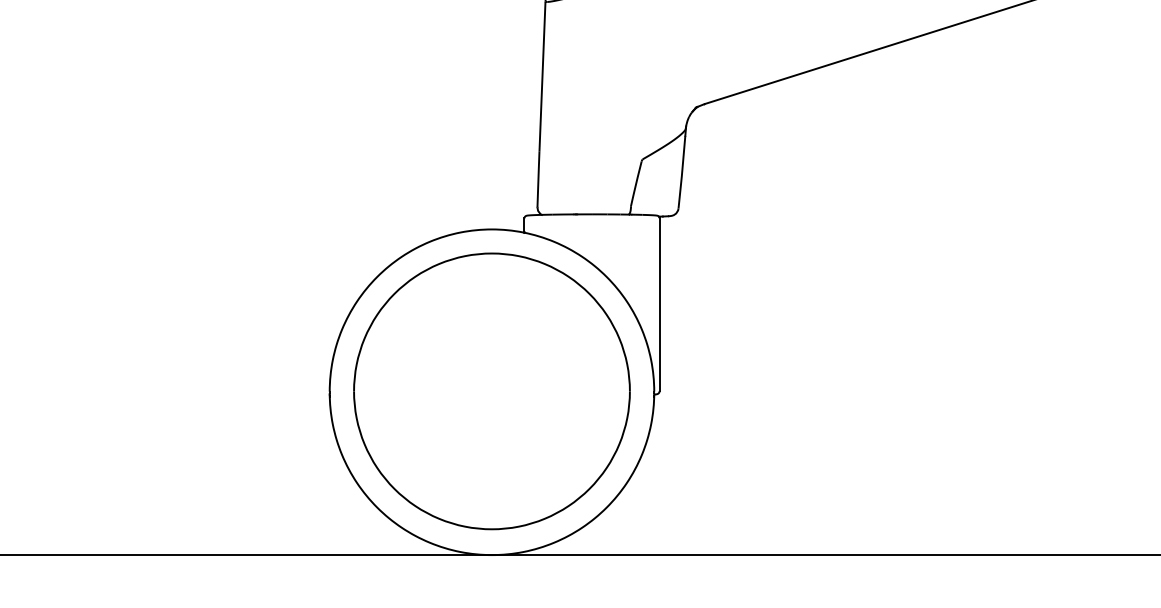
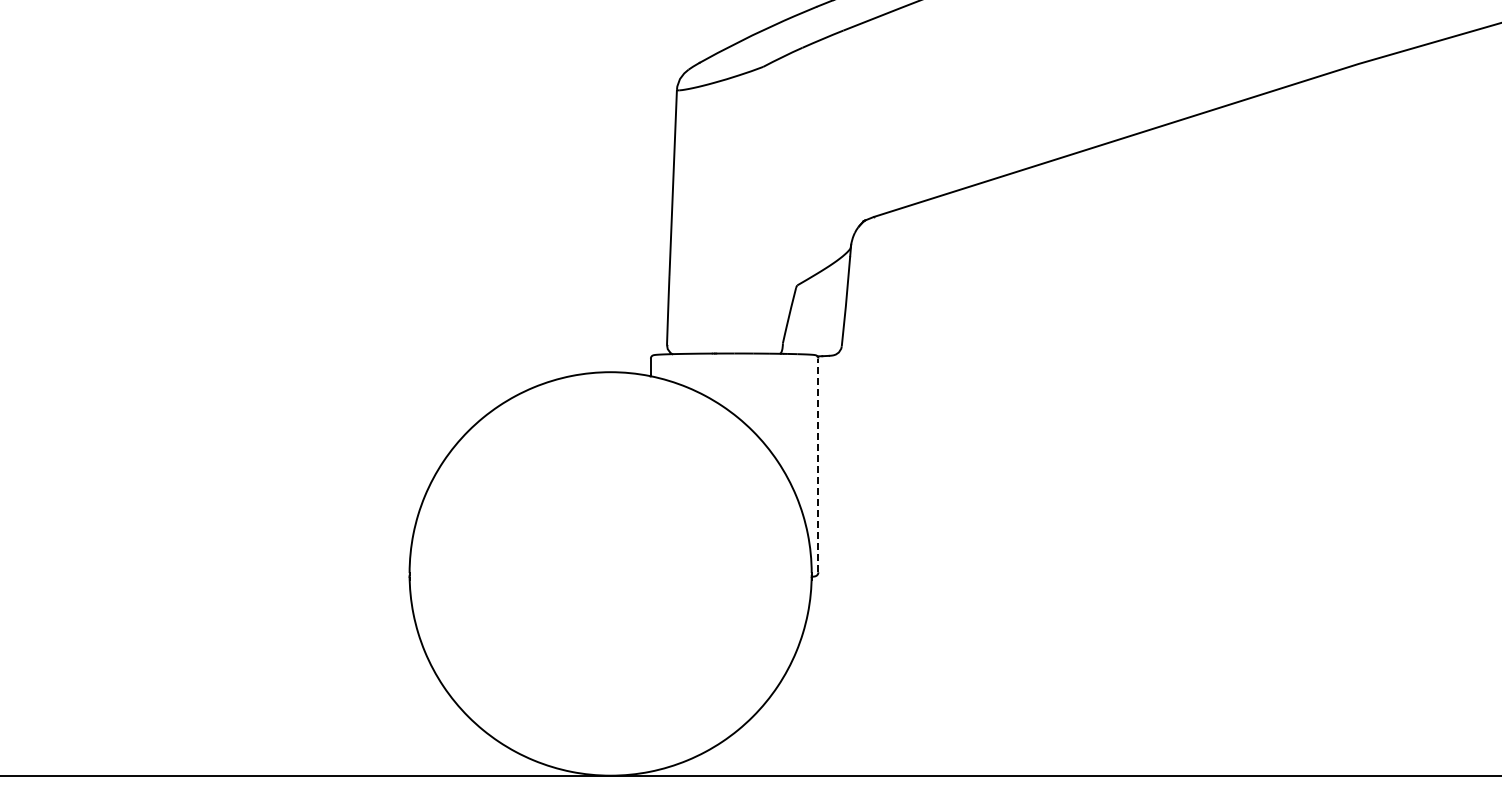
line: (659, 304) -> (818, 465), solid -> dashed
part: (491, 391) -> (610, 572), removed

